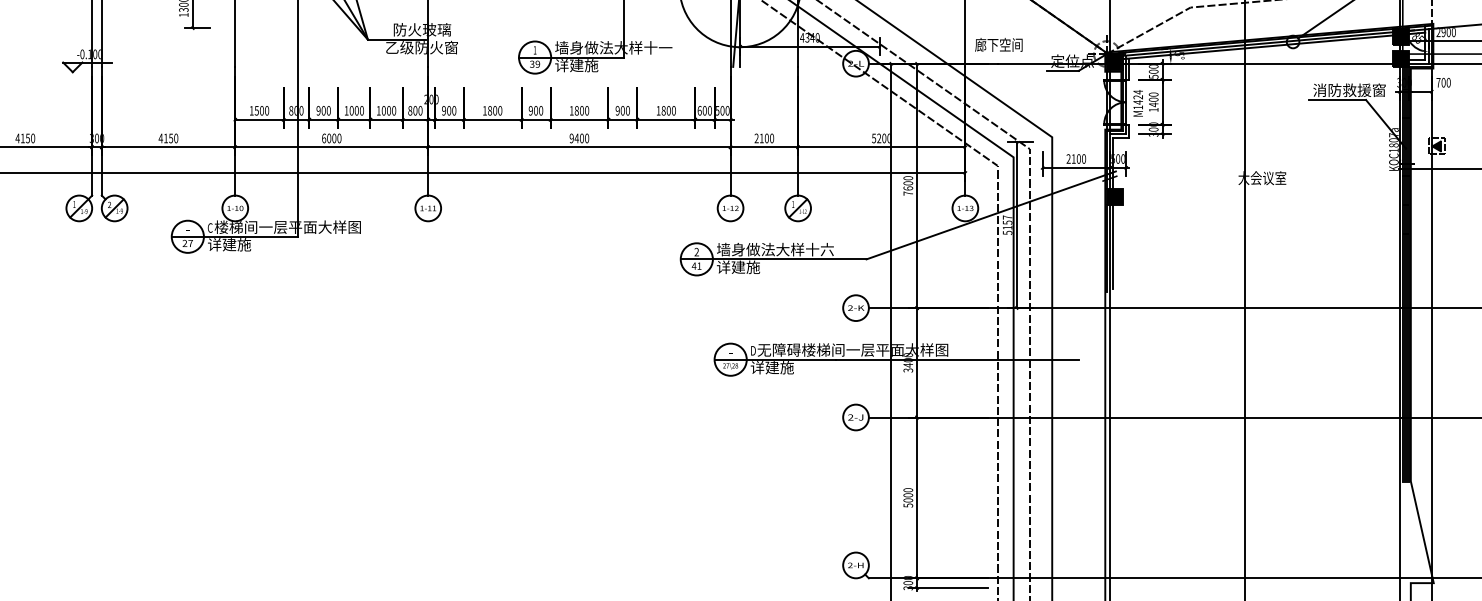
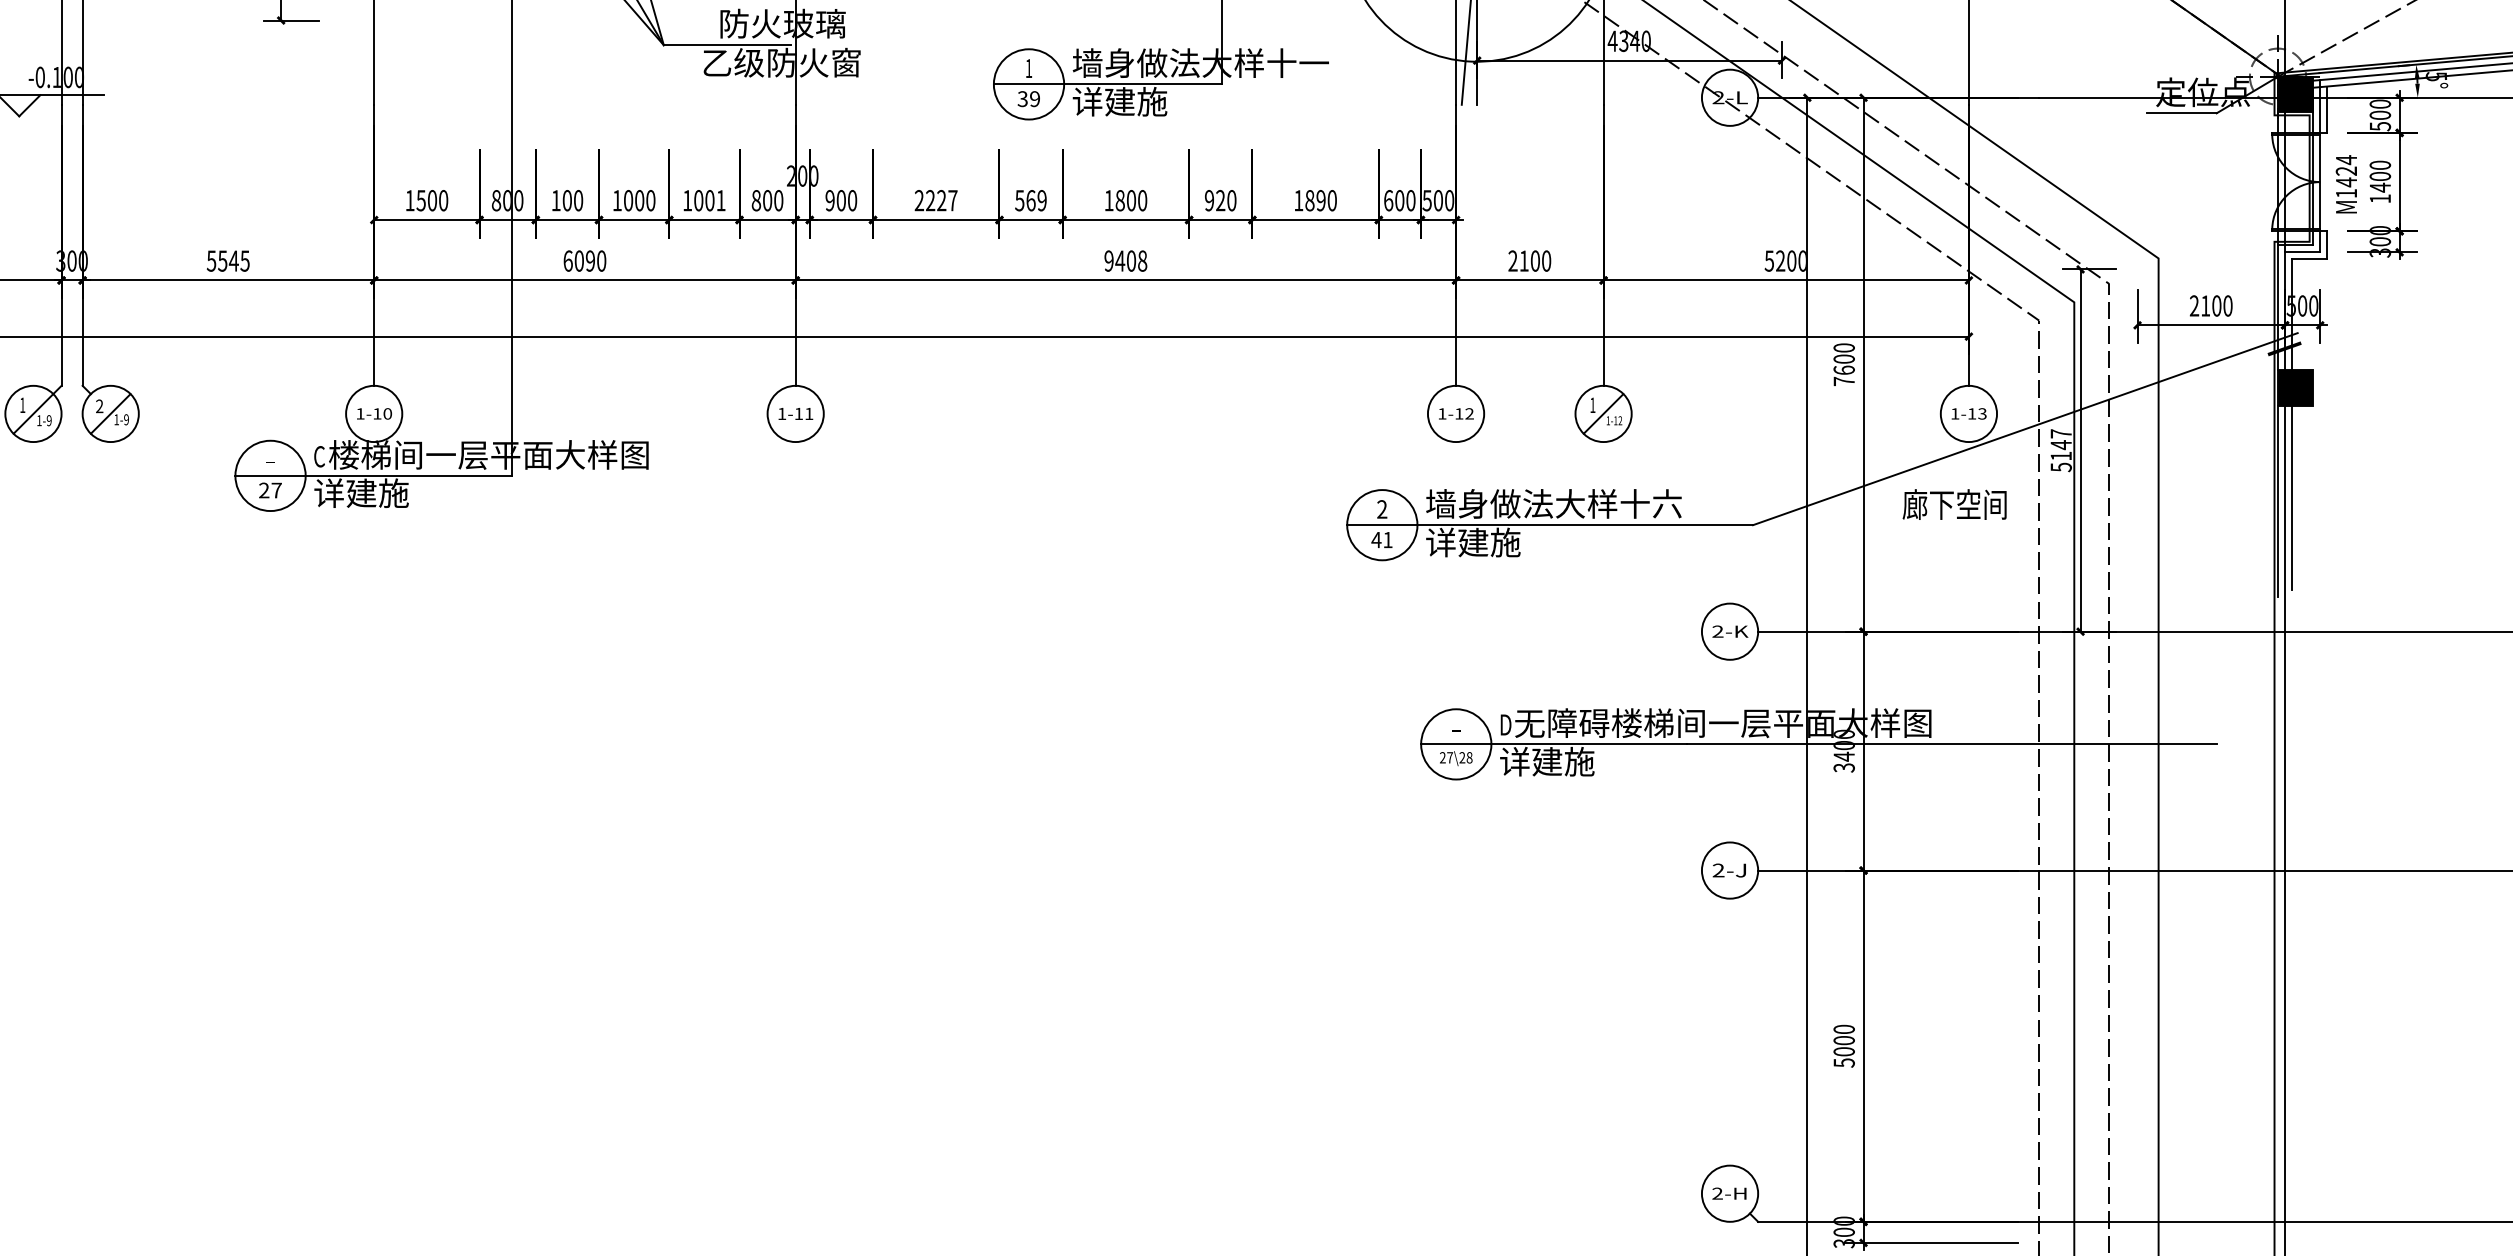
text: (998, 44) -> (1953, 503), moved
text: (318, 110) -> (555, 199), 900 -> 100
text: (394, 110) -> (721, 199), 1000 -> 1001
text: (492, 110) -> (935, 199), 1800 -> 2227
text: (535, 110) -> (1029, 199), 900 -> 569
text: (622, 110) -> (1219, 199), 900 -> 920
text: (668, 110) -> (1320, 199), 1800 -> 1890
text: (168, 138) -> (228, 261), 4150 -> 5545
text: (334, 138) -> (590, 261), 6000 -> 6090
text: (587, 138) -> (1143, 261), 9400 -> 9408
text: (1007, 222) -> (2060, 444), 5157 -> 5147

